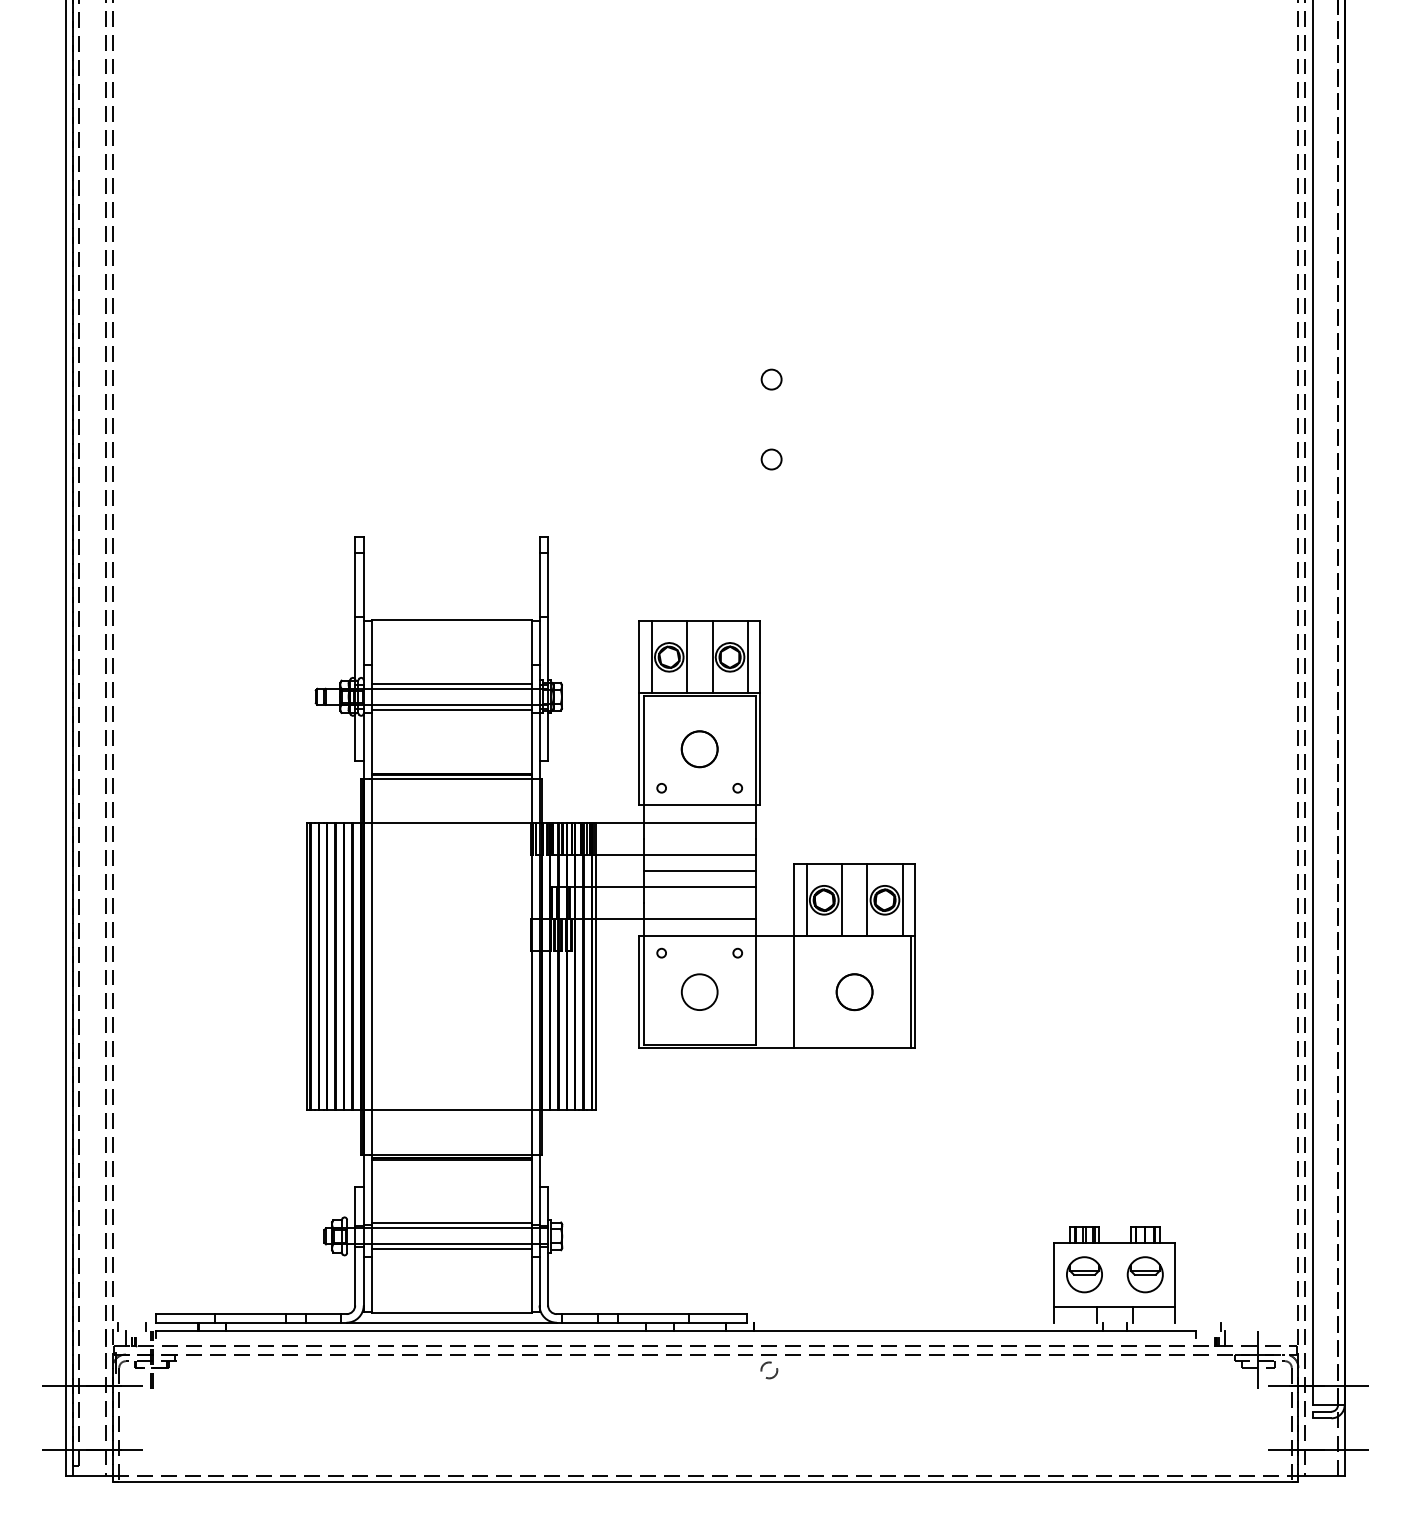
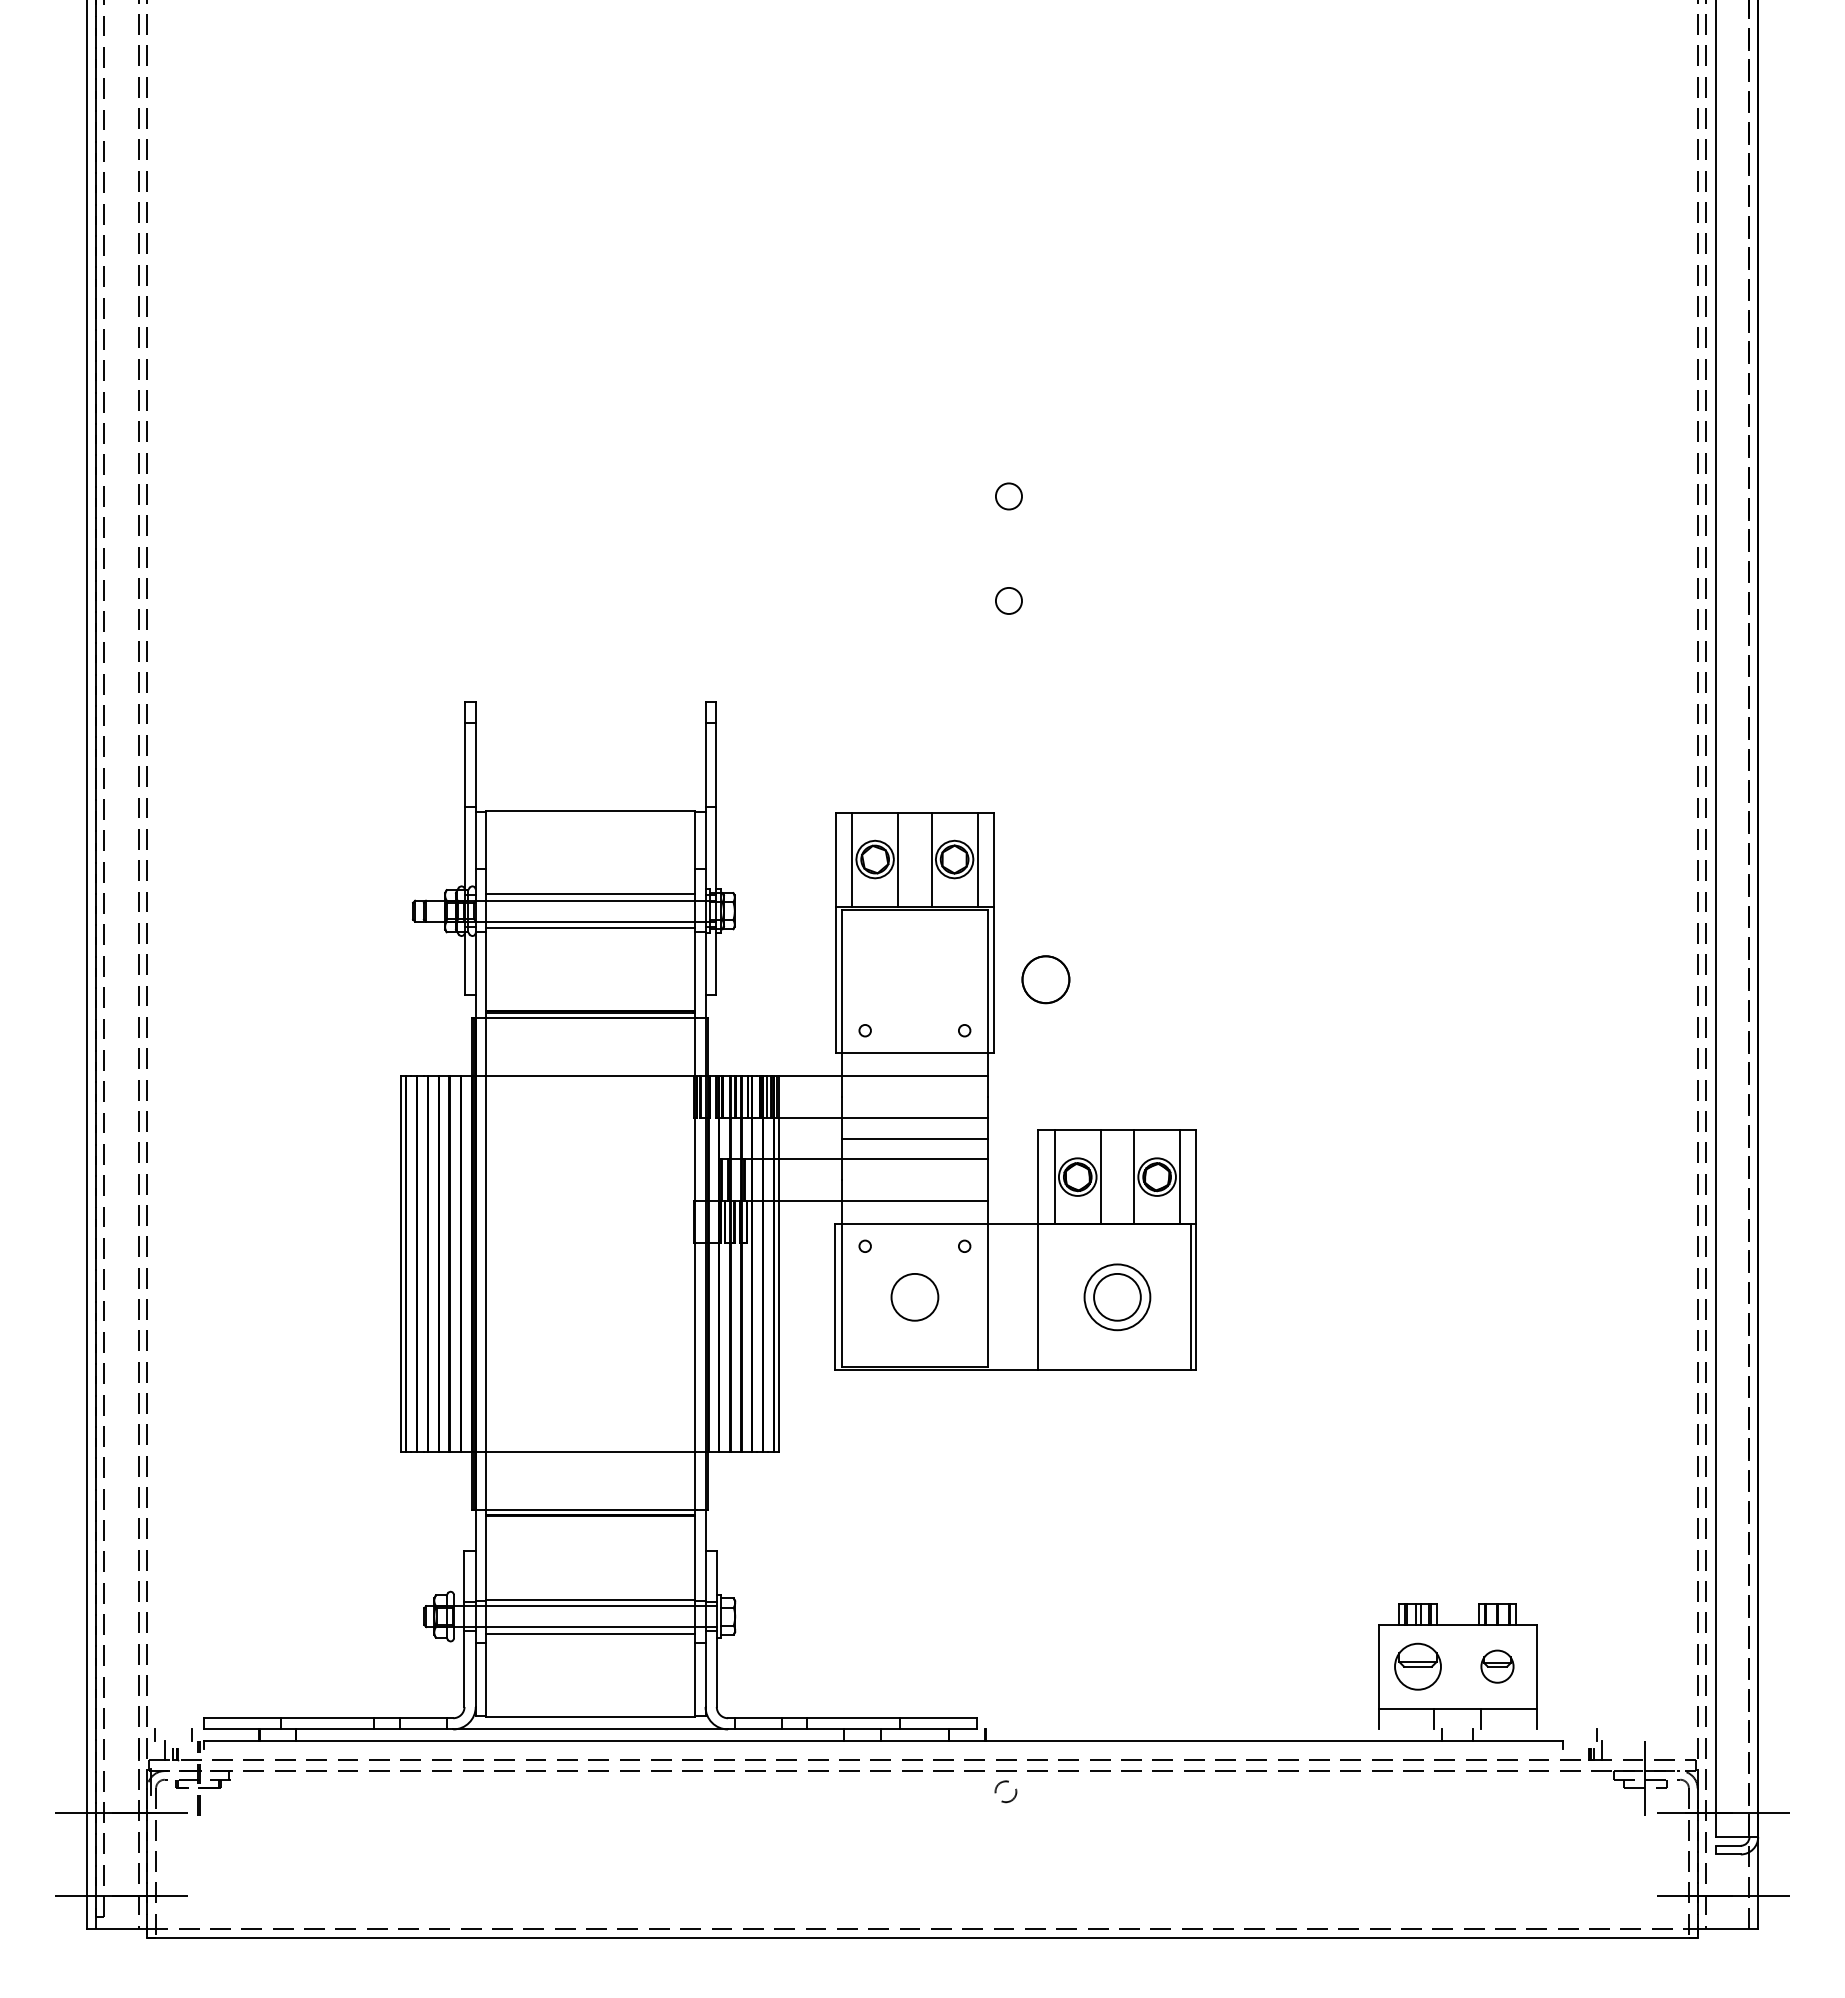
part: (699, 749) -> (1045, 979), moved
circle: (853, 991) -> (1116, 1296), size x1.4
part: (1145, 1274) -> (1497, 1666), size x0.7

